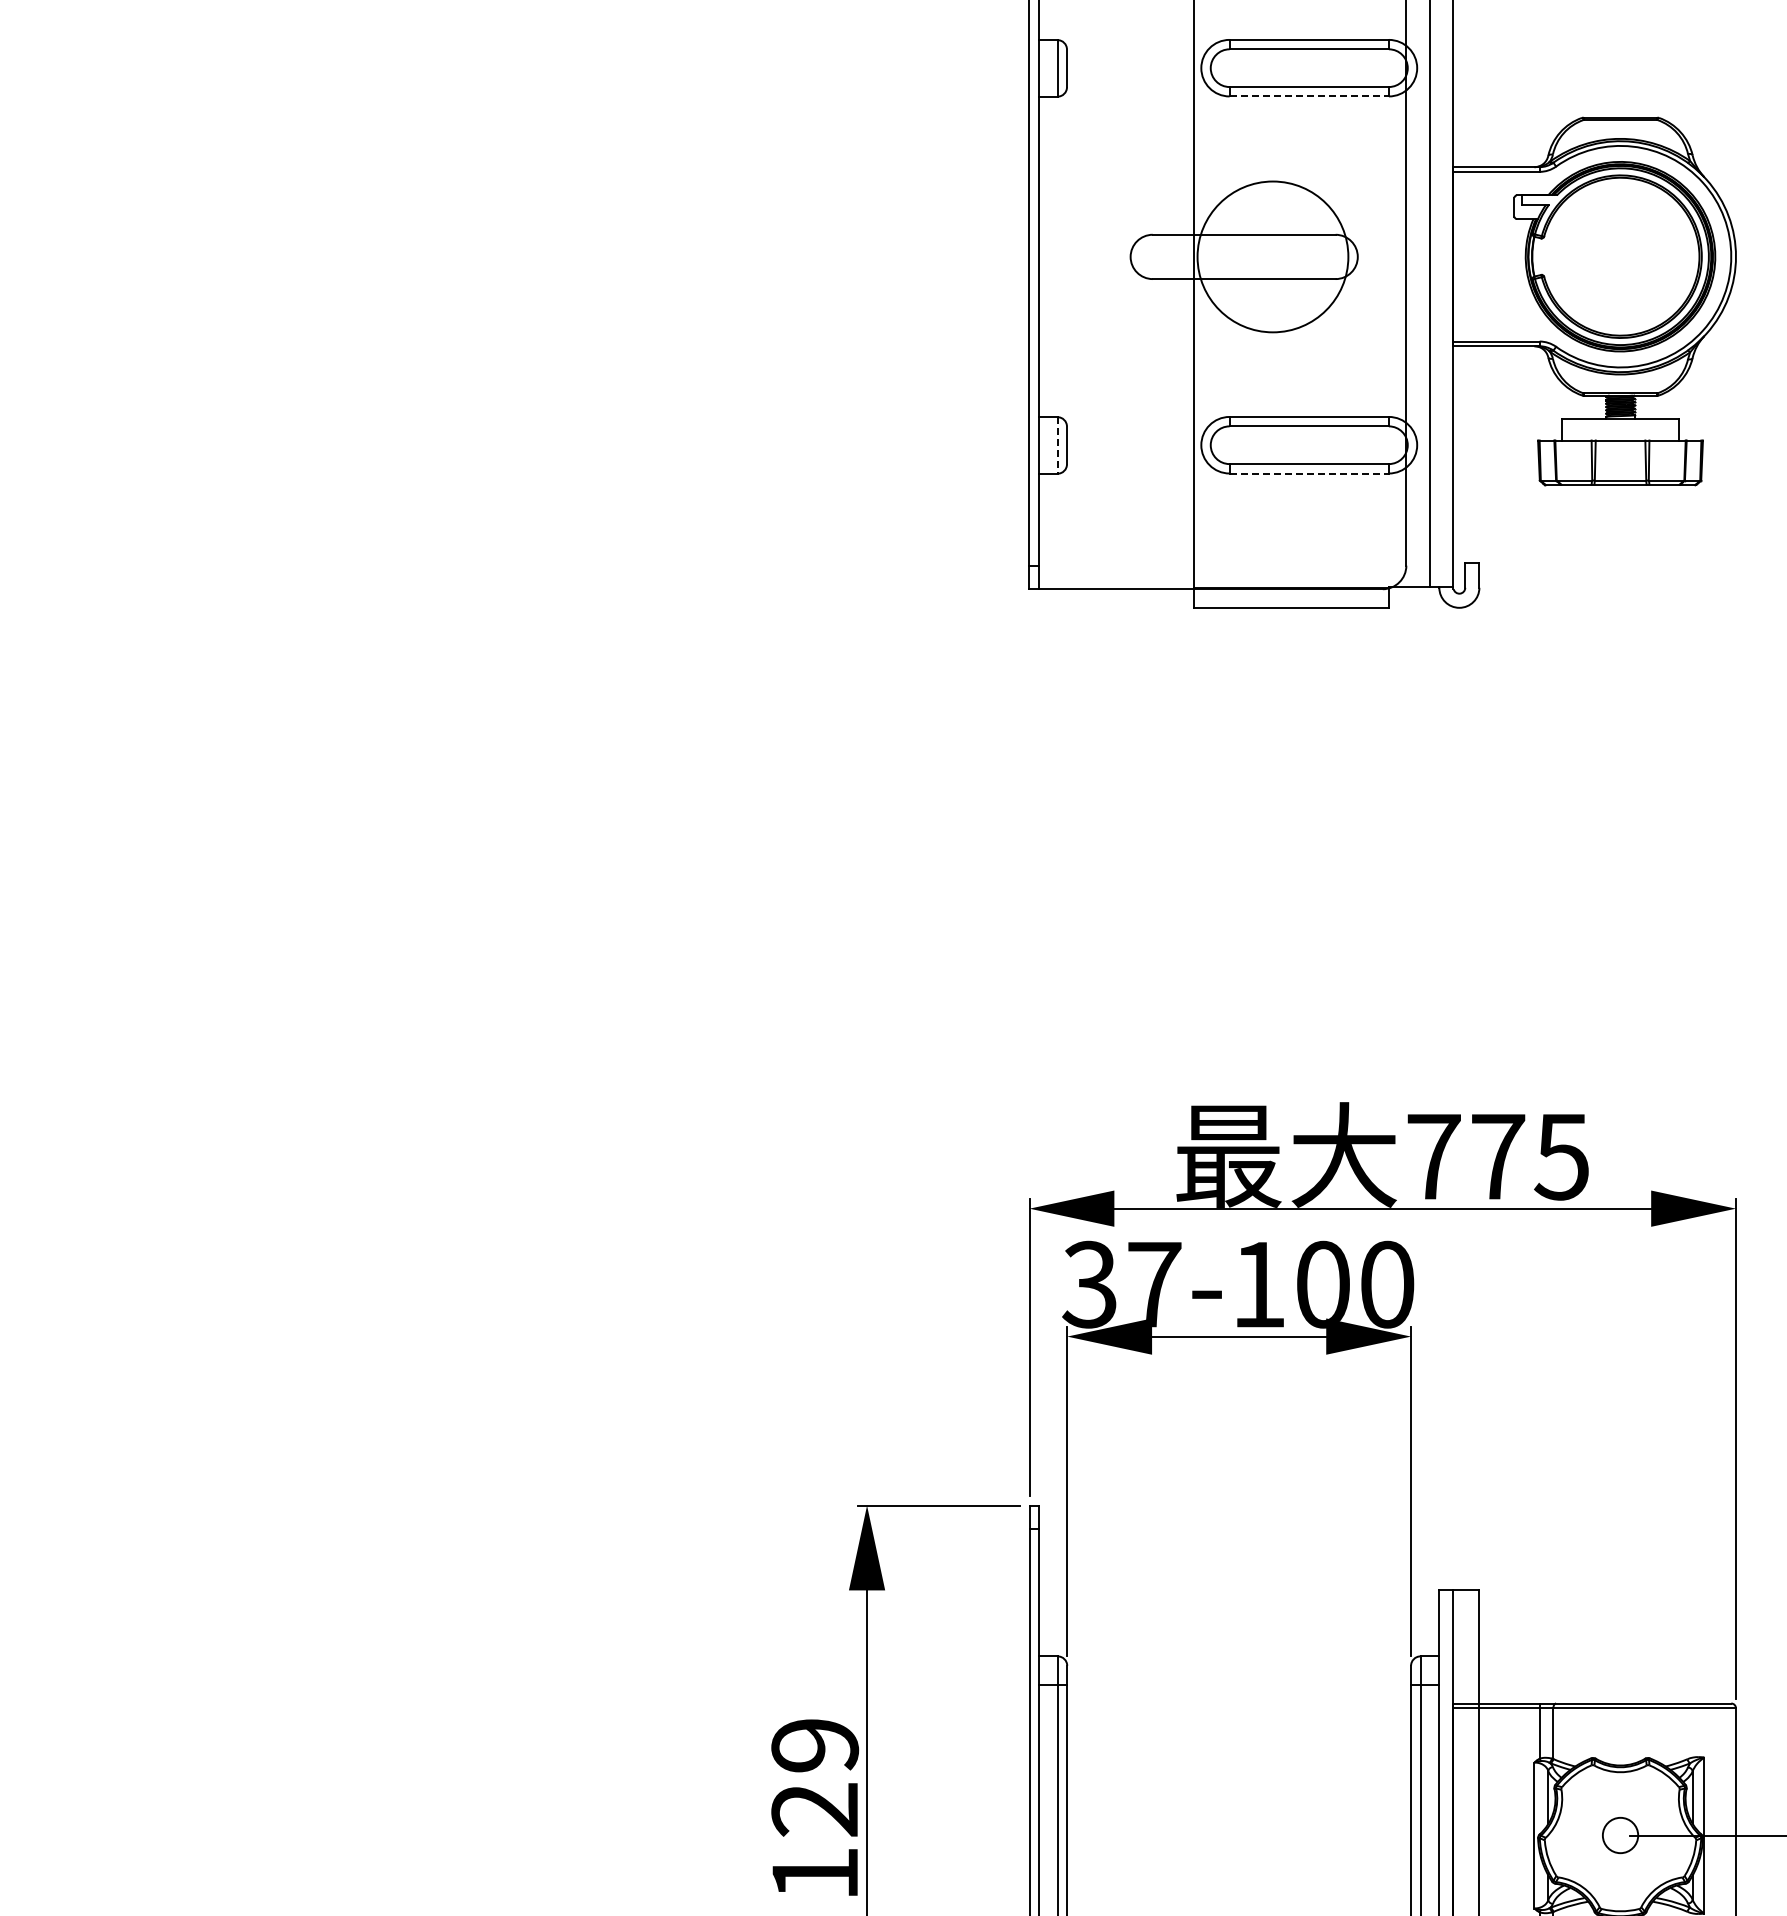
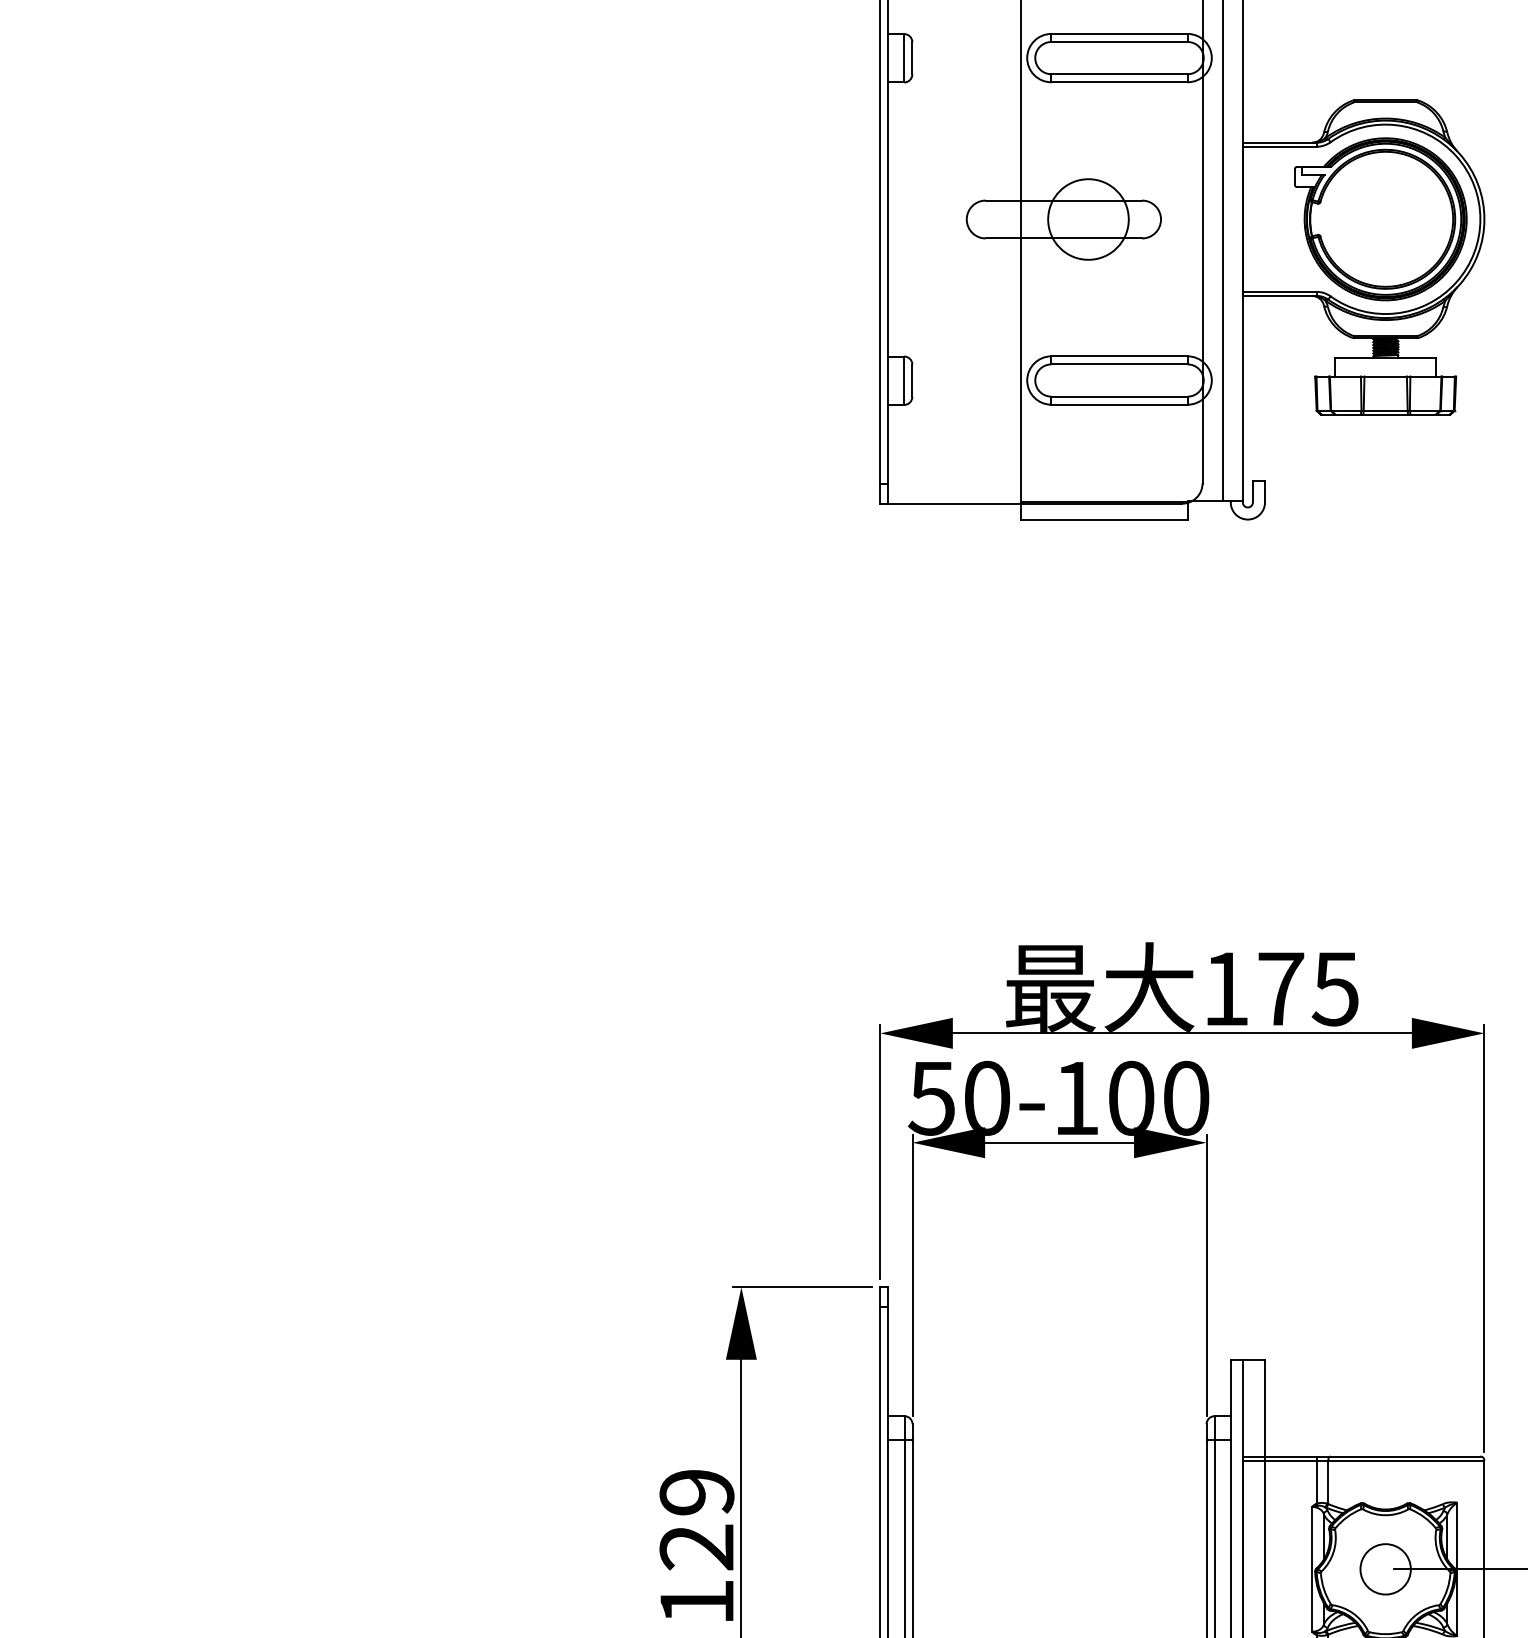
line: (1309, 96) -> (1119, 82), dashed -> solid
circle: (1272, 256) -> (1088, 219), size x0.62
line: (1057, 445) -> (904, 380), dashed -> solid
line: (1309, 473) -> (1119, 404), dashed -> solid
text: (1433, 1156) -> (1225, 988), 775 -> 175
text: (1121, 1284) -> (958, 1098), 37-100 -> 50-100
circle: (1620, 1835) -> (1385, 1569), size x1.67

